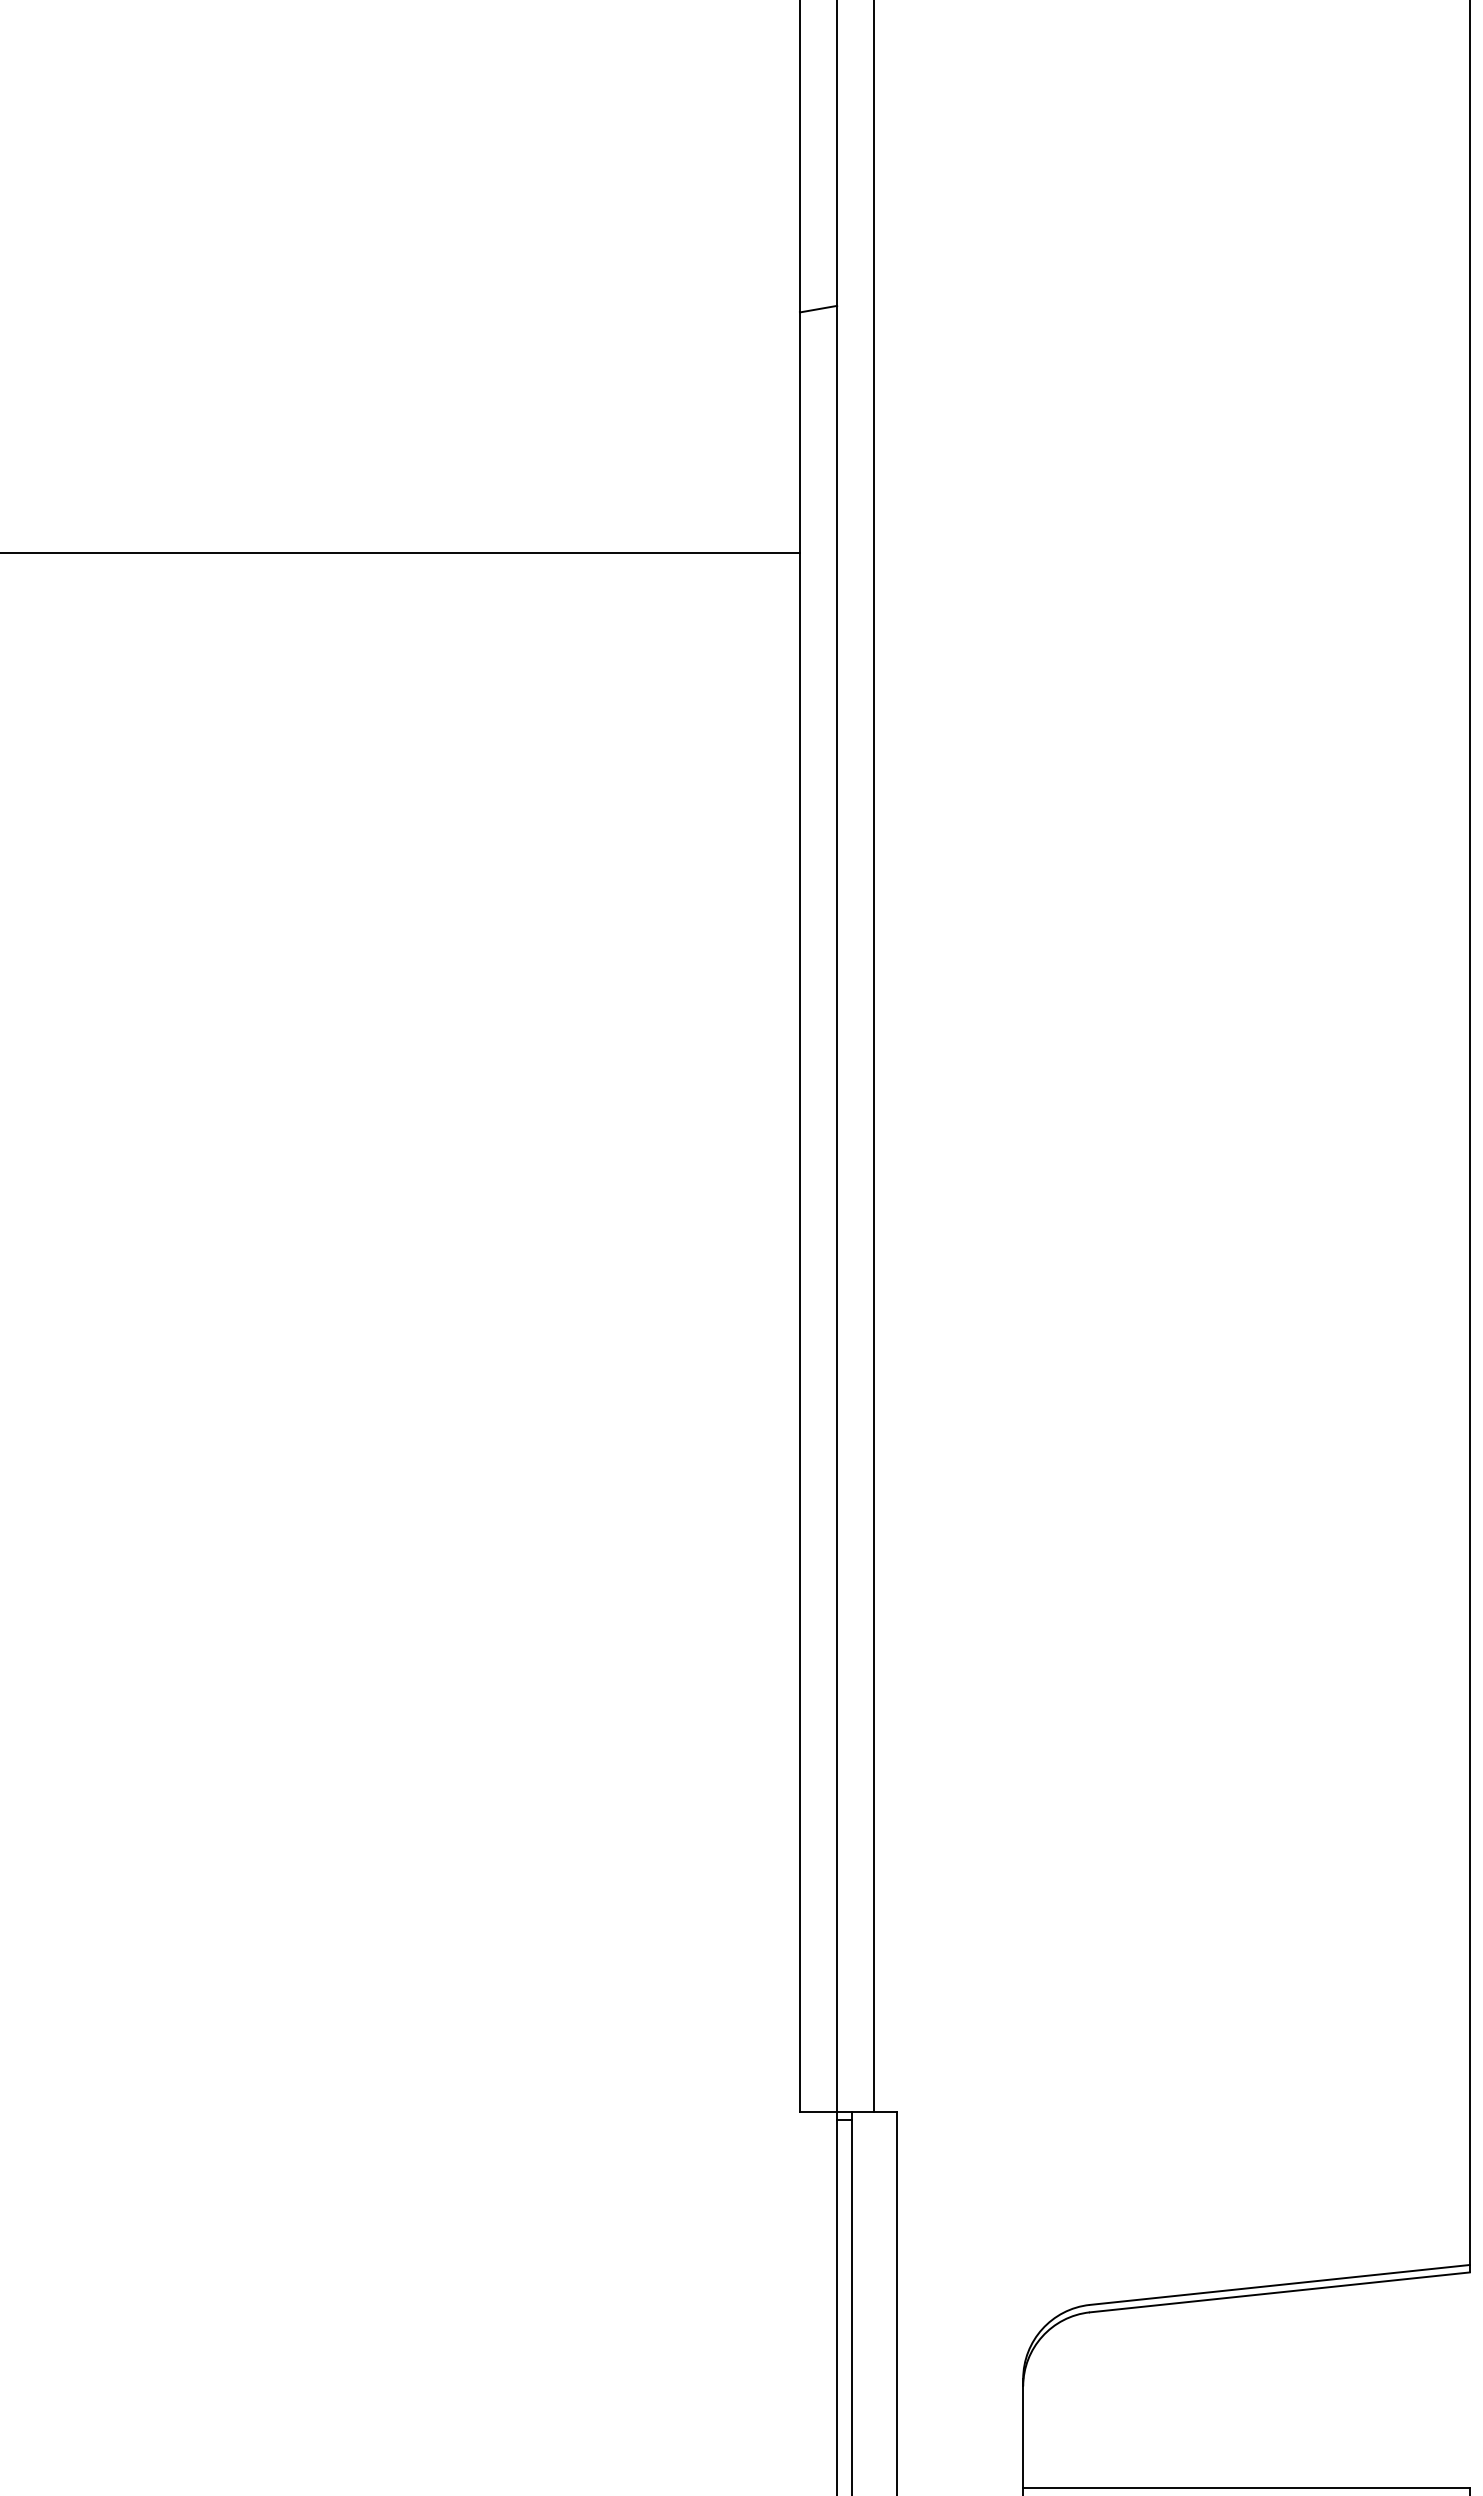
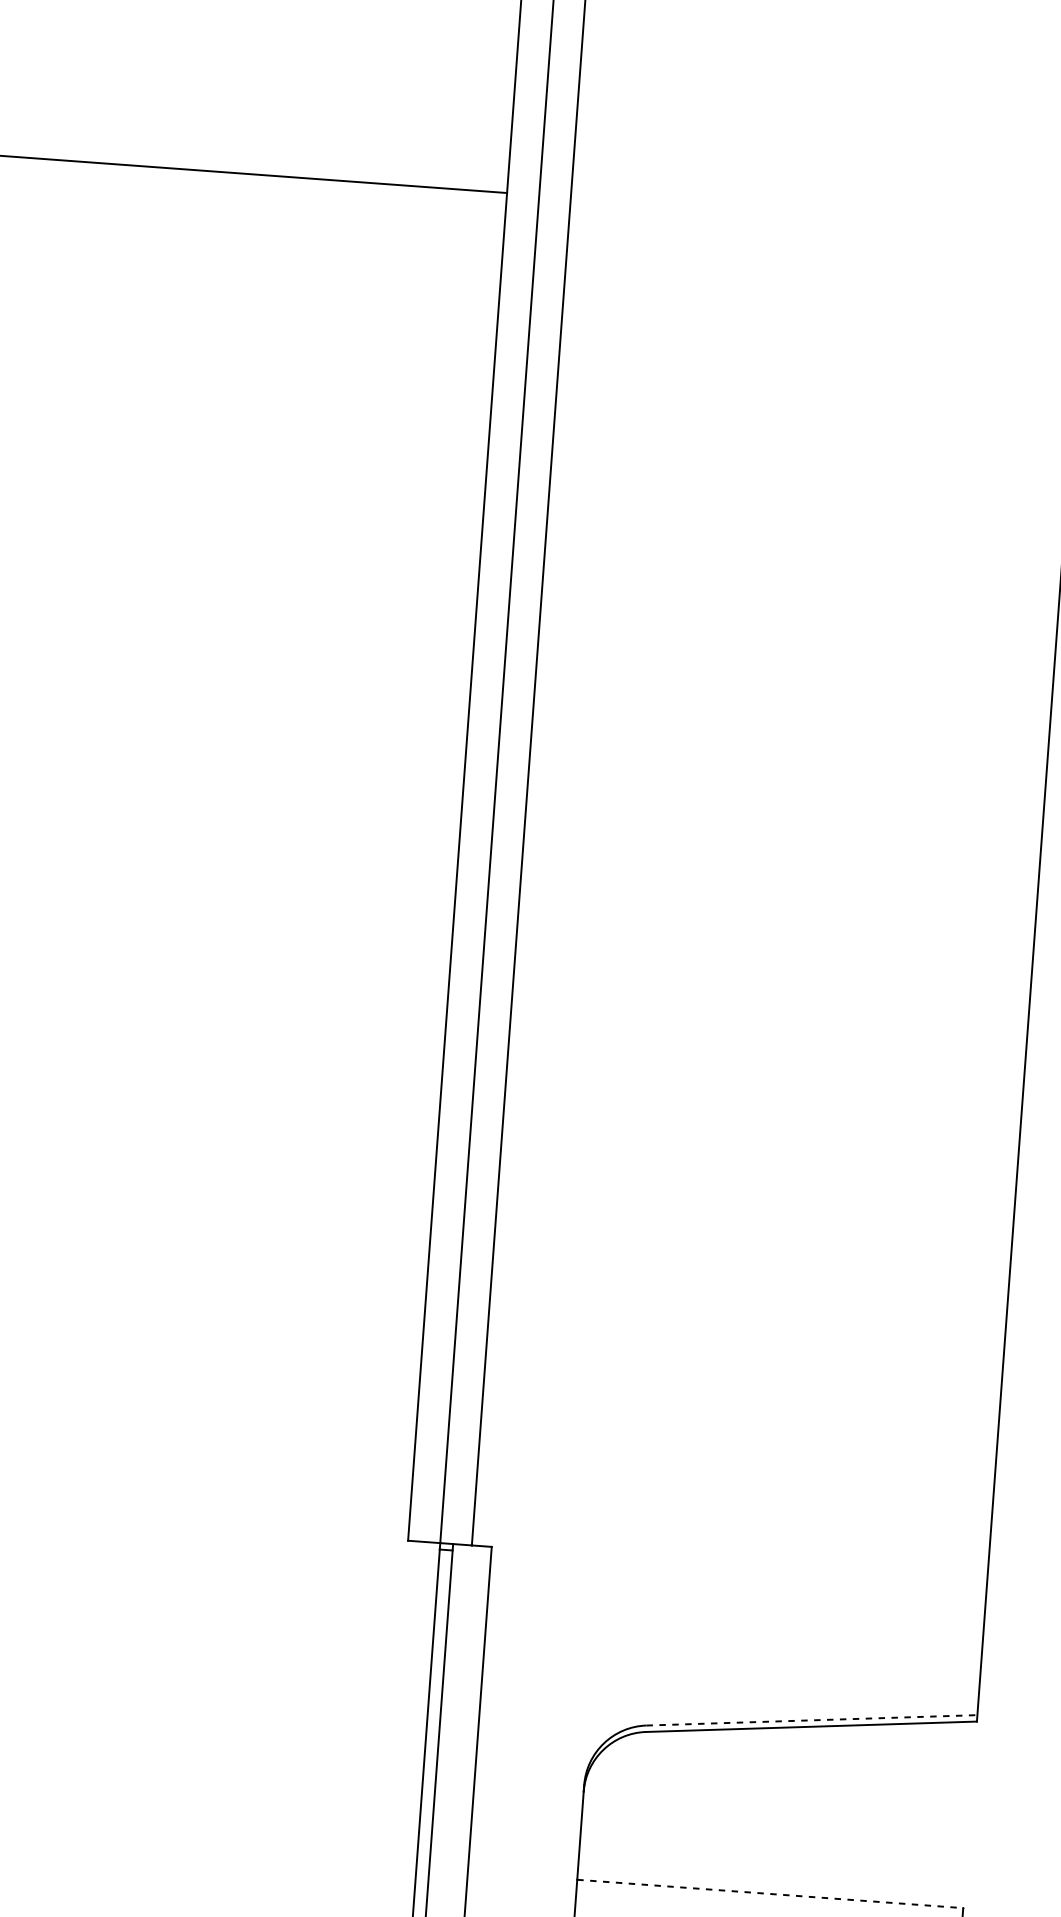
line: (1279, 2284) -> (811, 1719), solid -> dashed
line: (1246, 2488) -> (770, 1894), solid -> dashed

